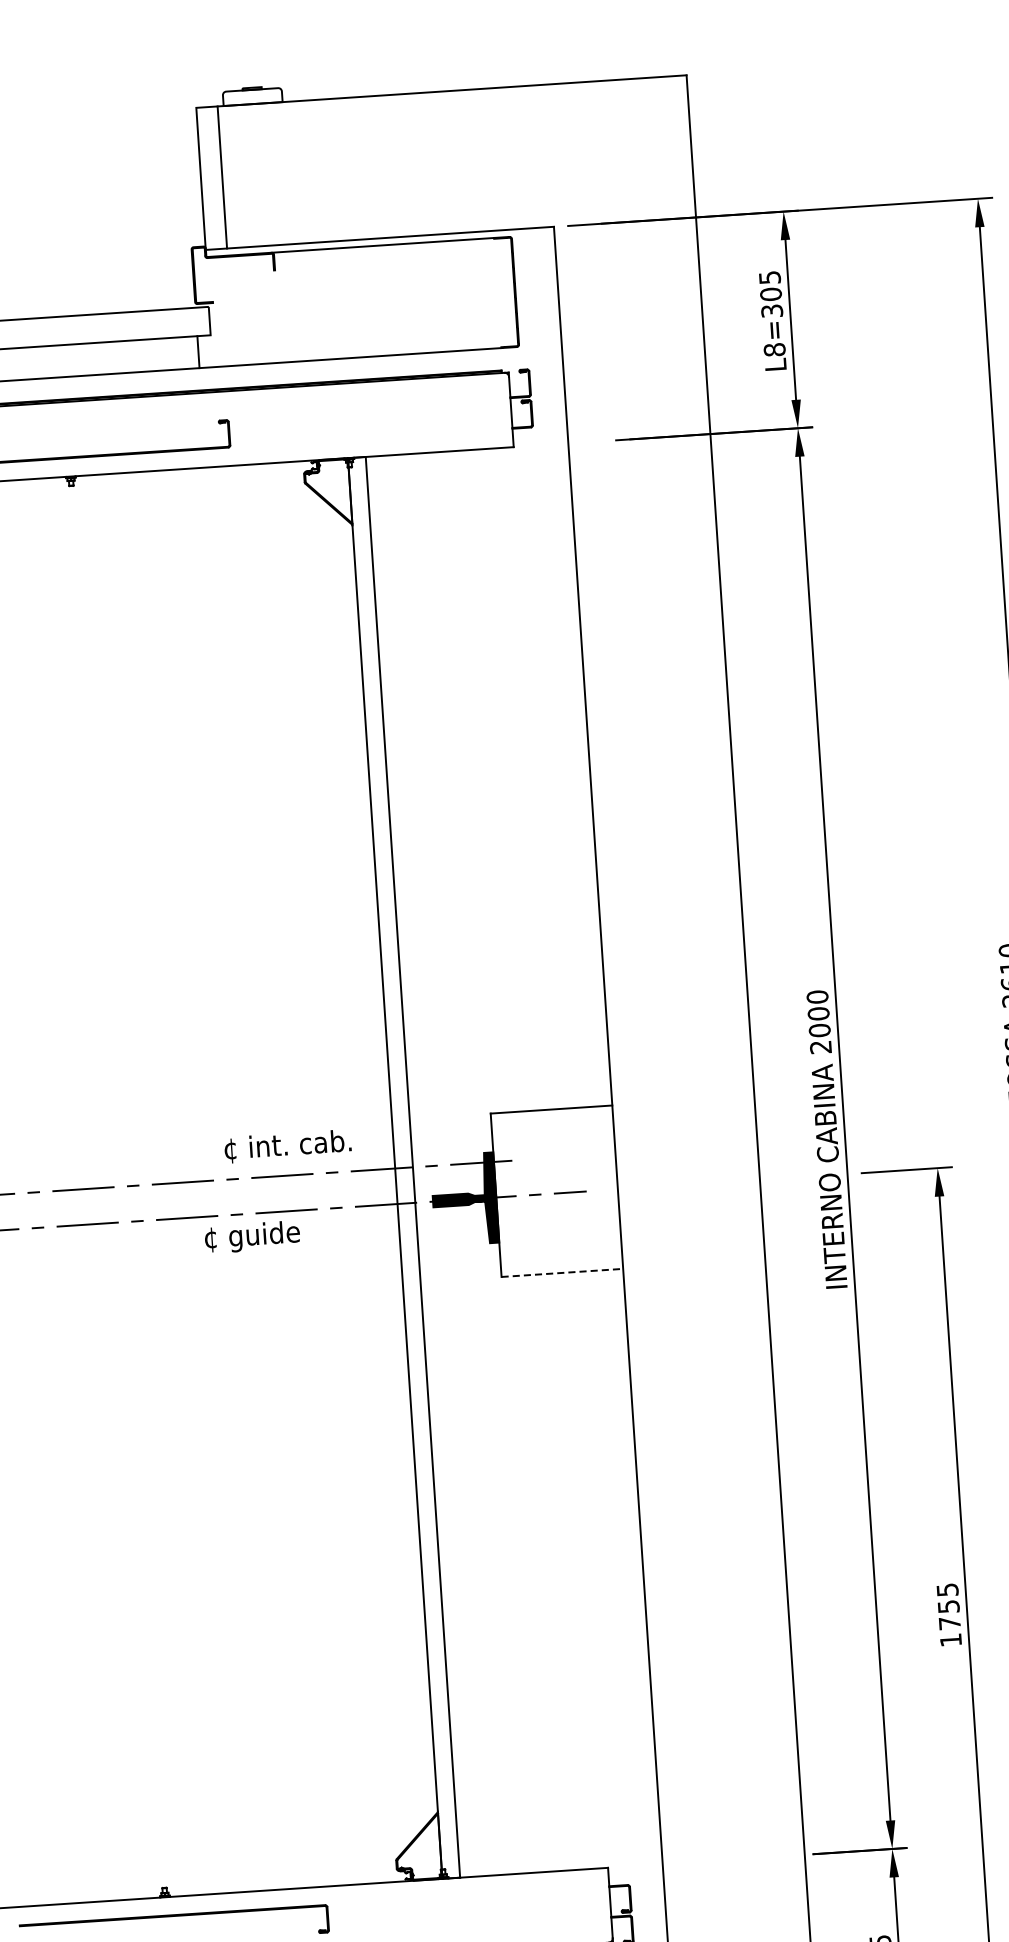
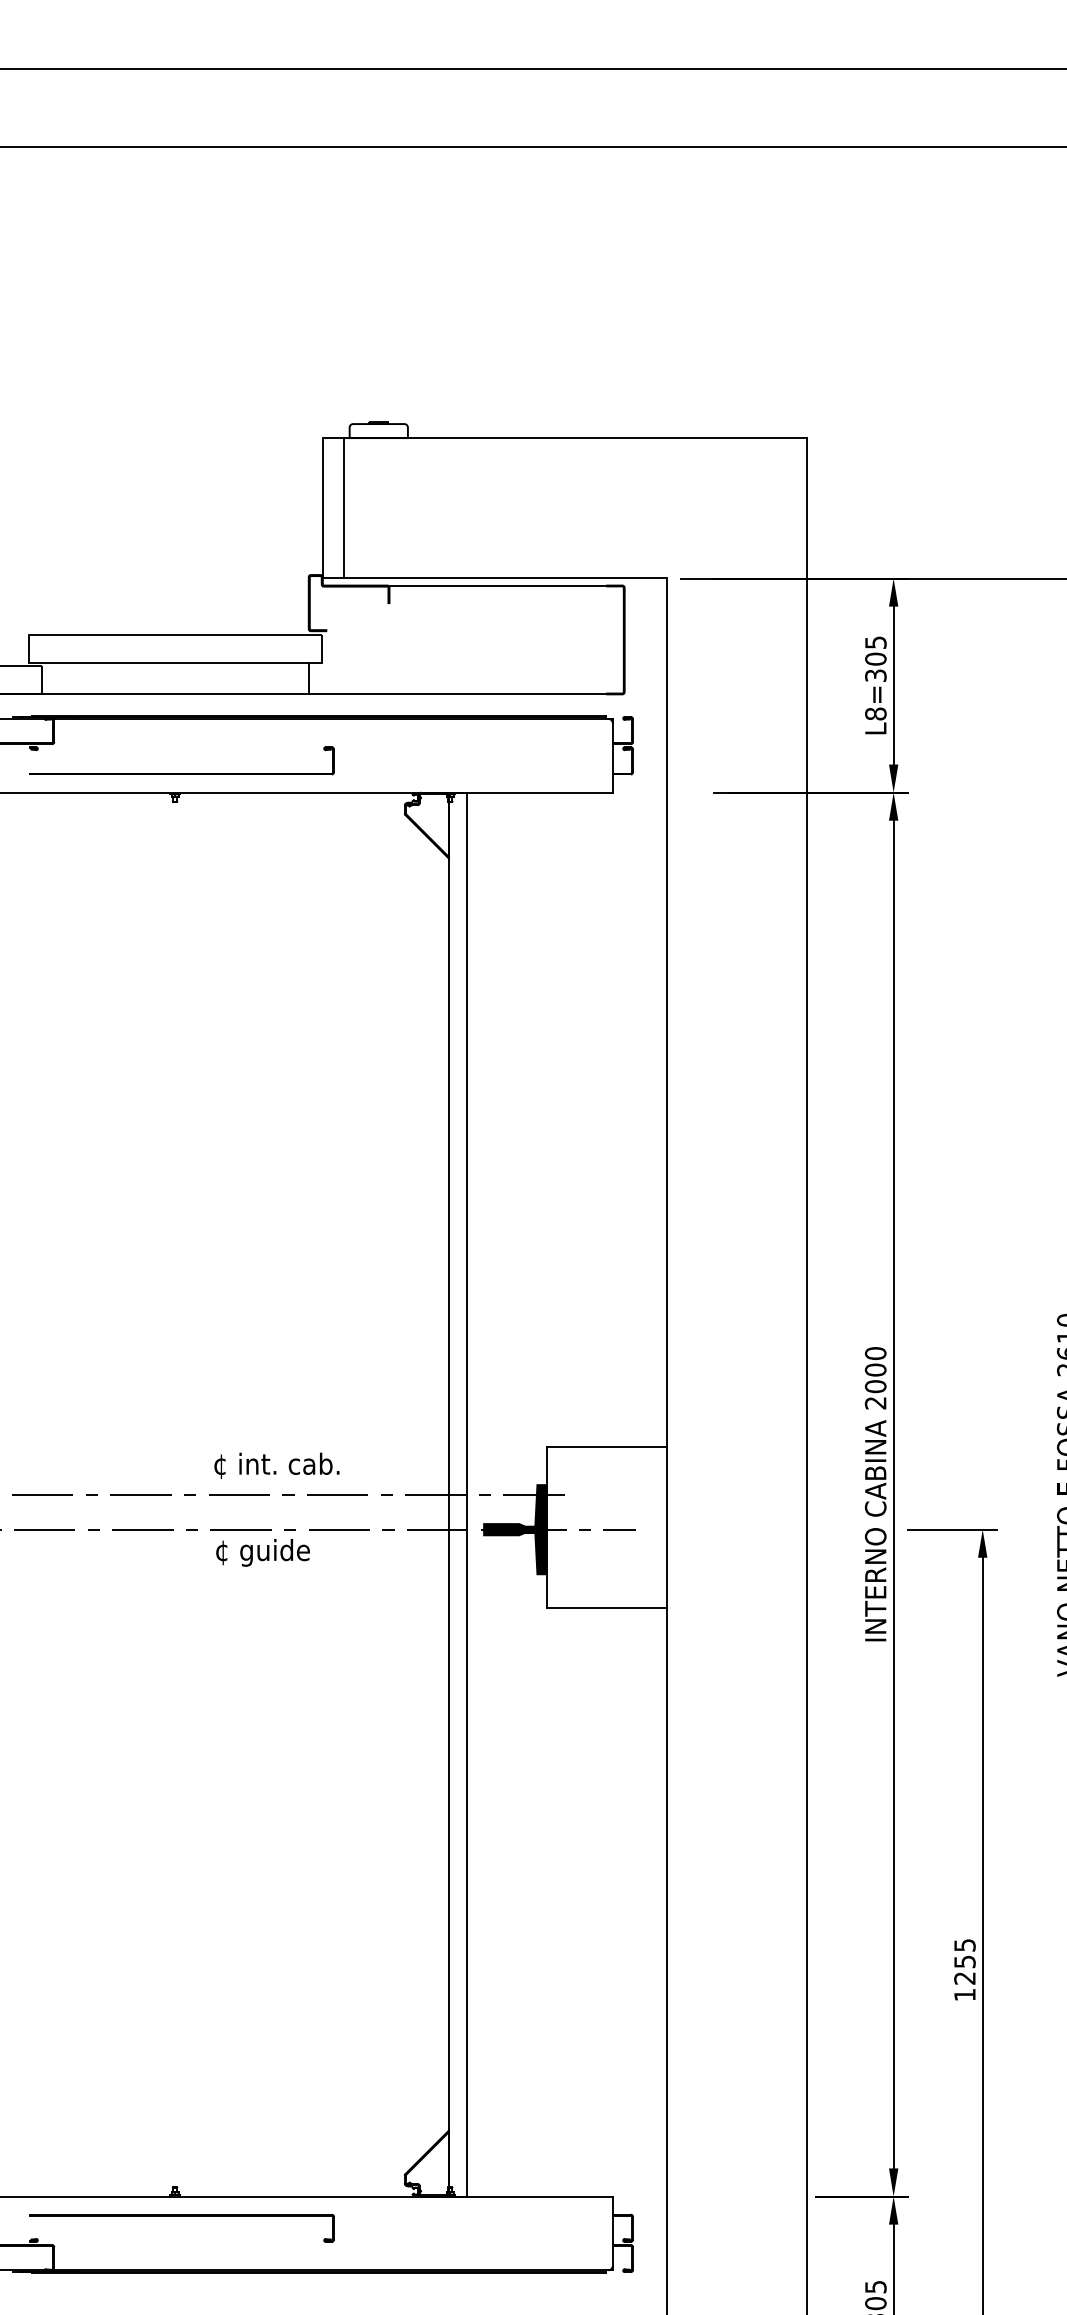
text: (287, 1146) -> (276, 1465), moved
text: (251, 1236) -> (262, 1552), moved
line: (563, 1273) -> (607, 1608), dashed -> solid
text: (949, 1623) -> (964, 1978), 1755 -> 1255

